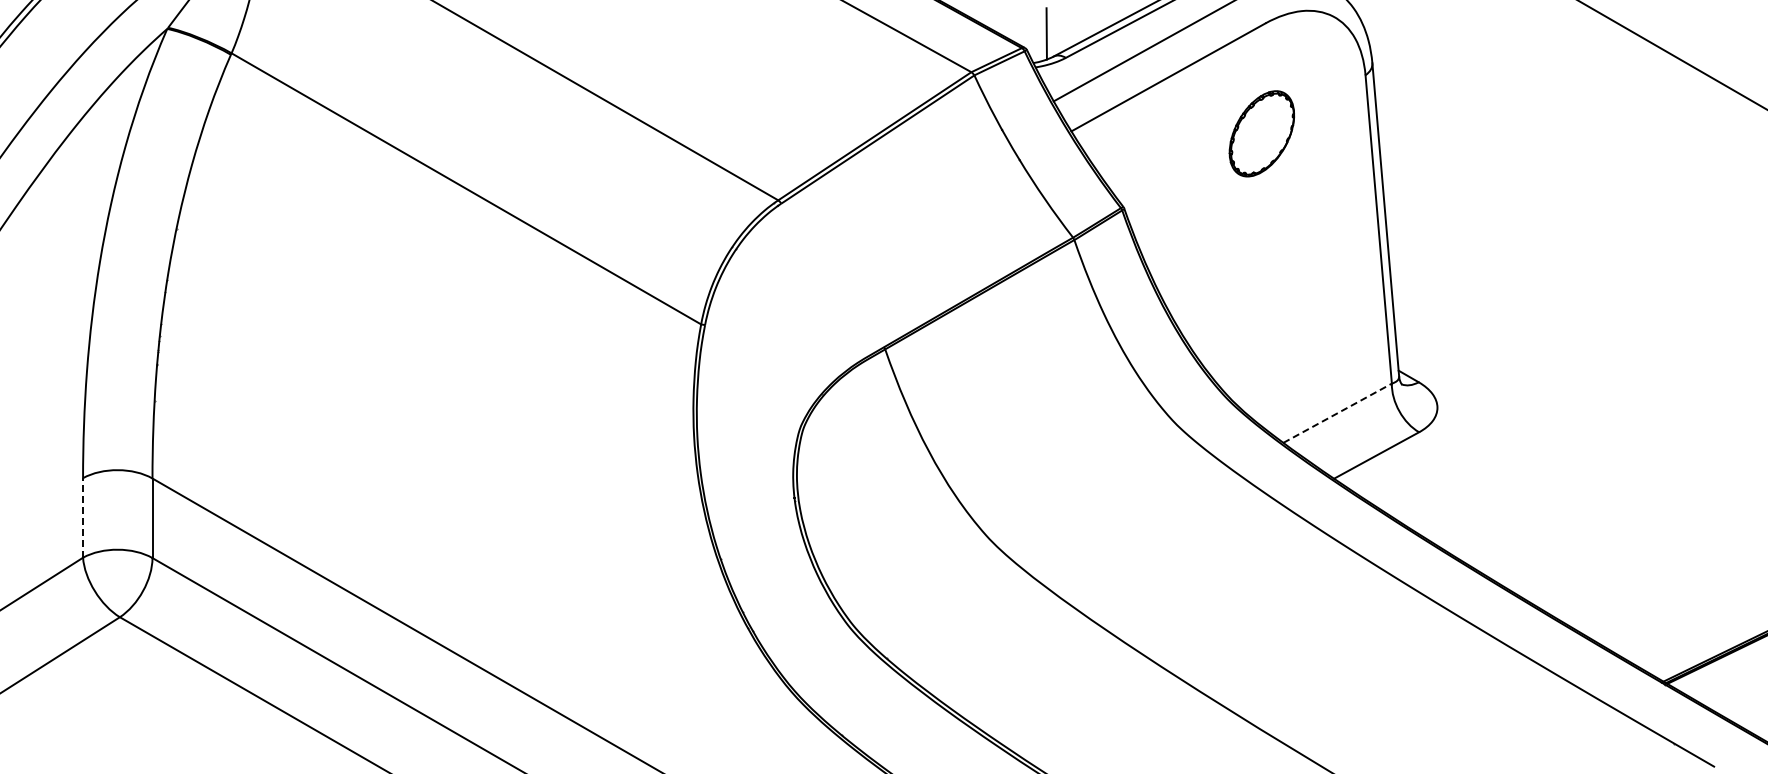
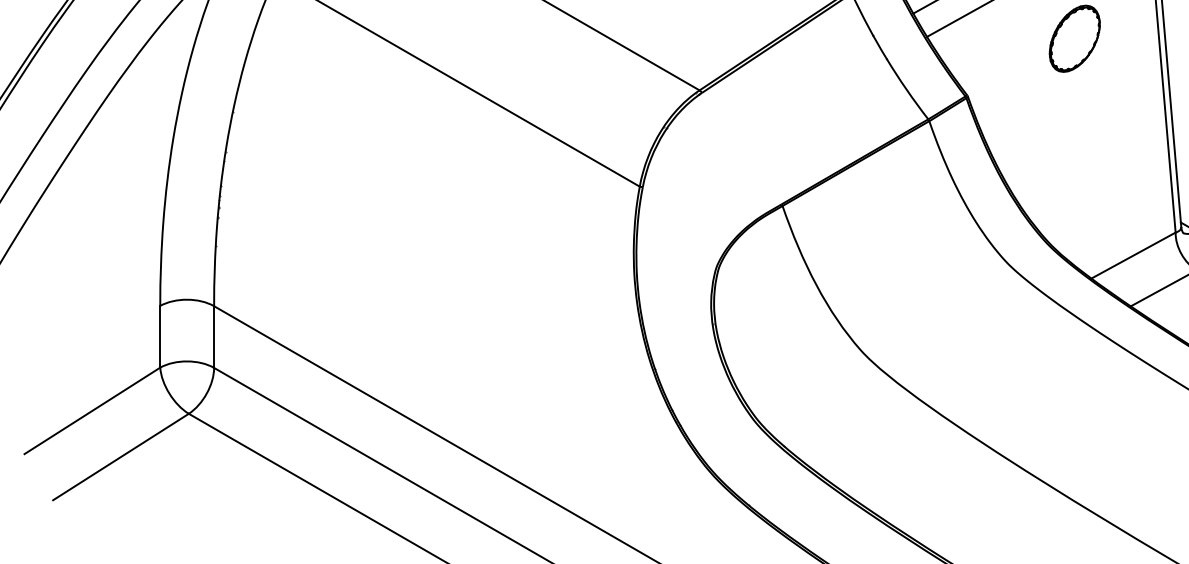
line: (1337, 413) -> (1133, 255), dashed -> solid
line: (83, 517) -> (160, 336), dashed -> solid

